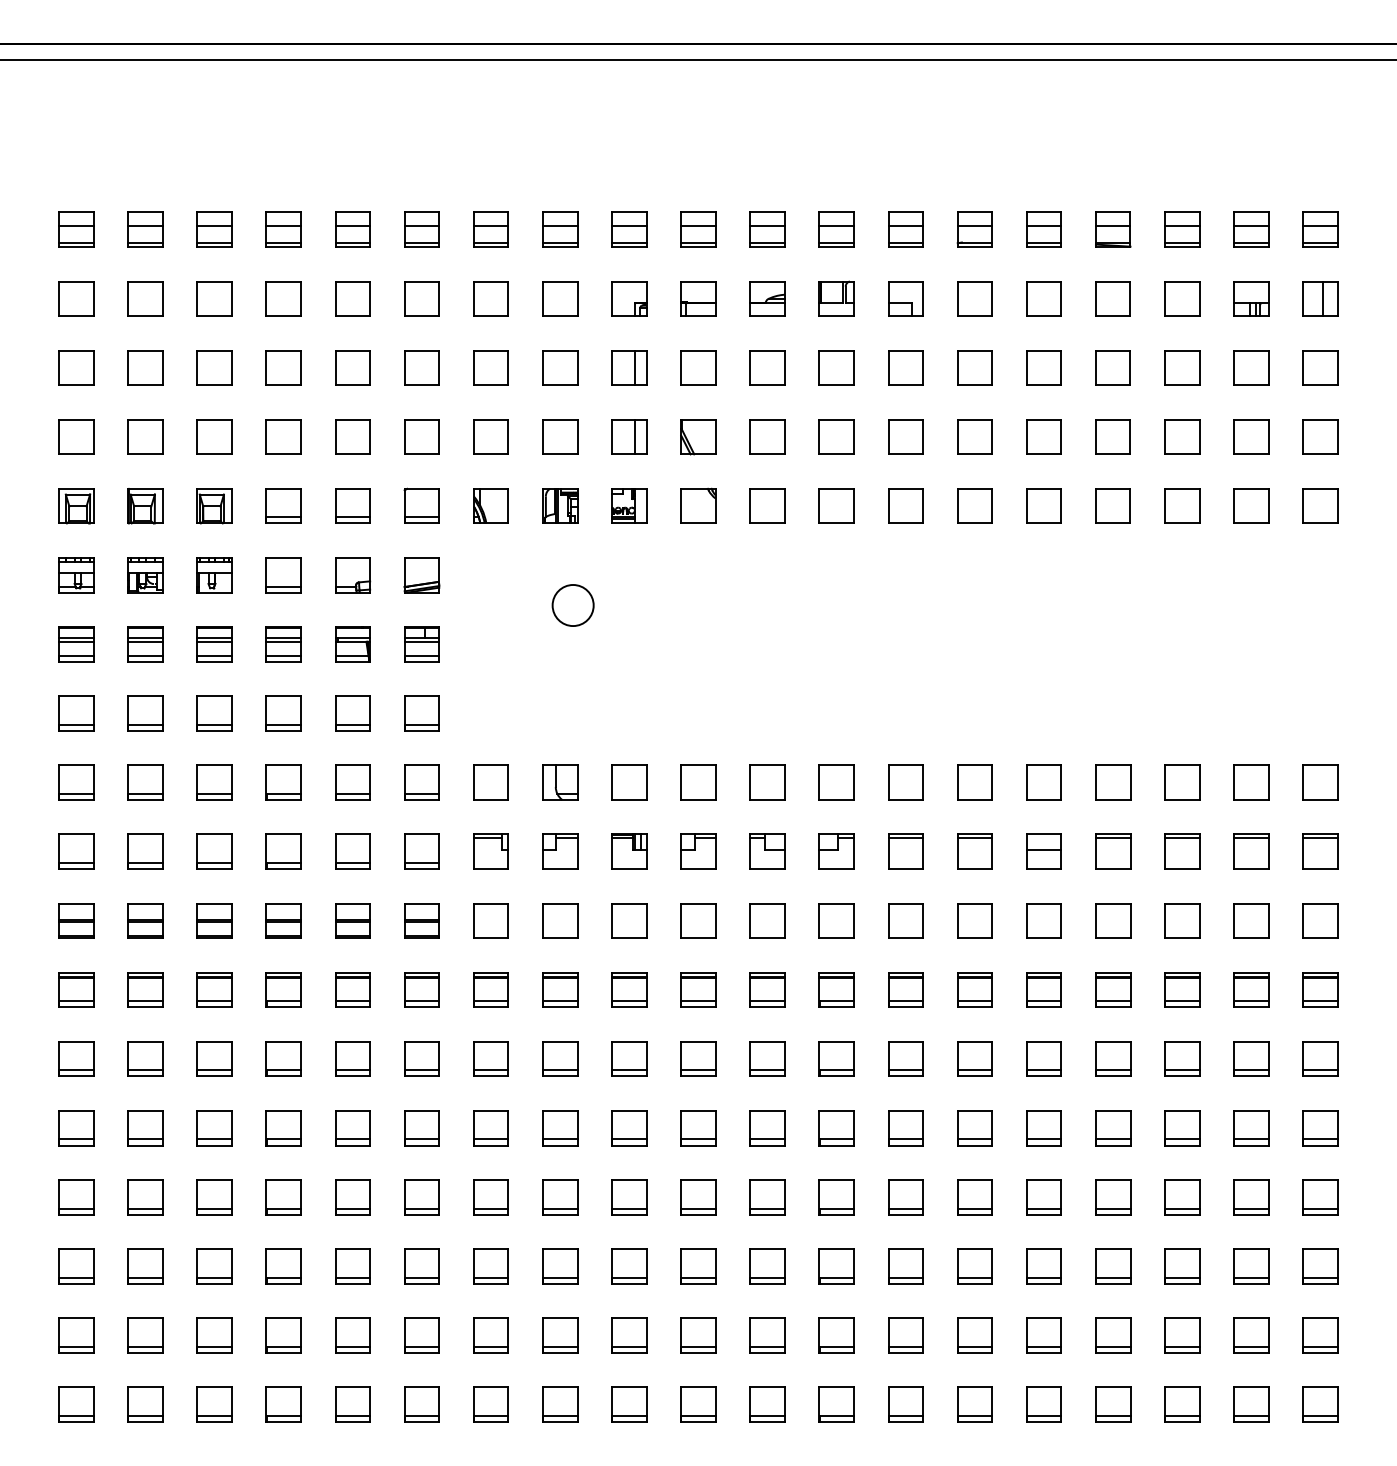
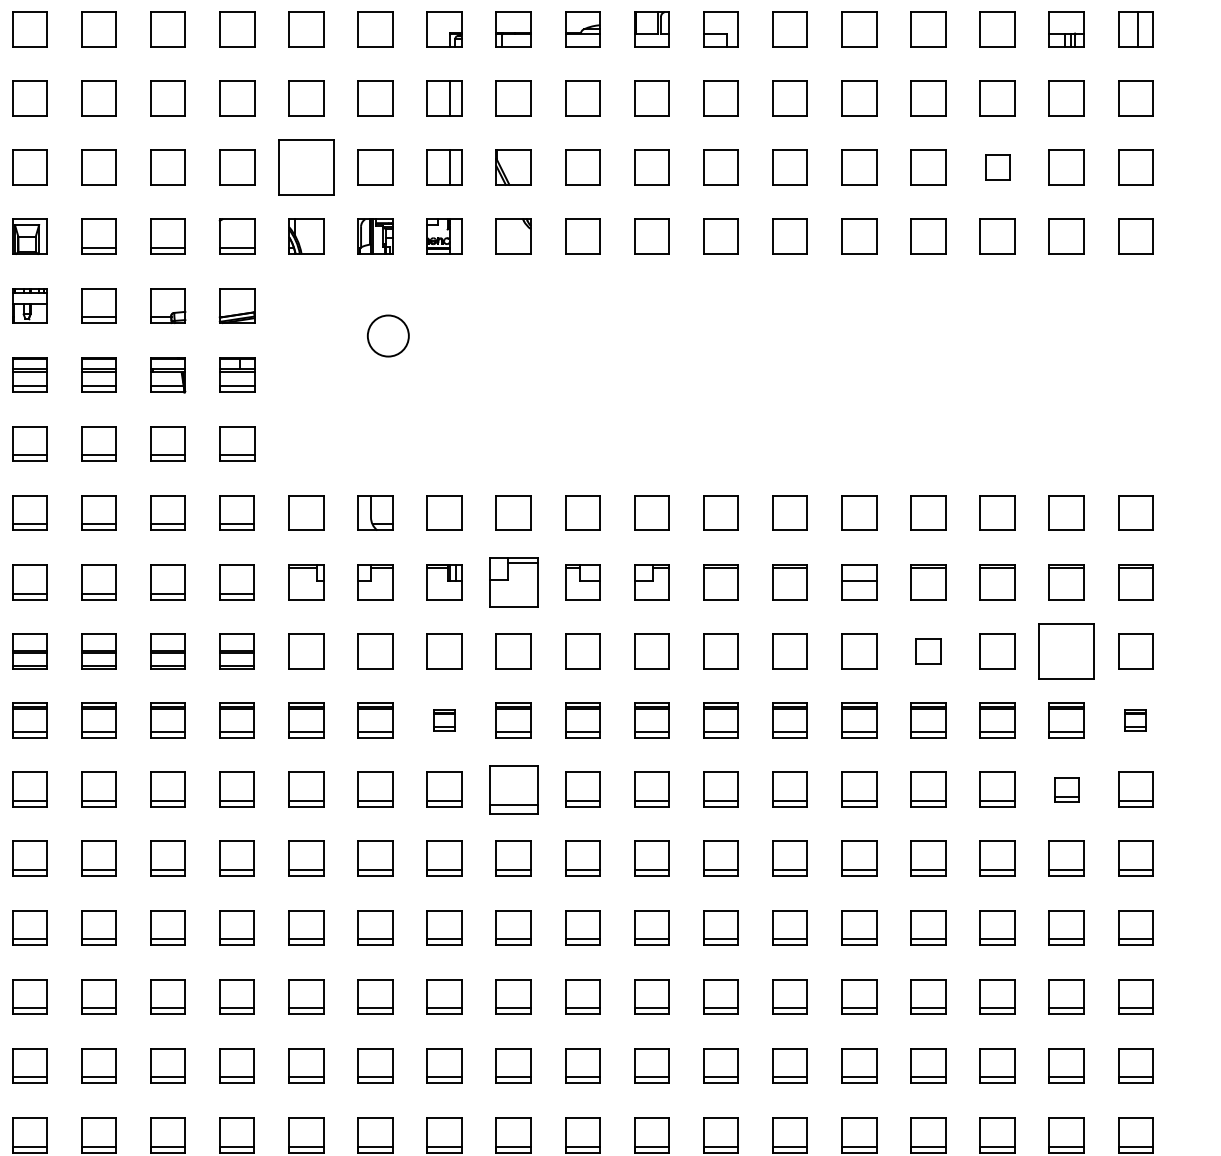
part: (490, 436) -> (305, 167), size x1.6
part: (1182, 436) -> (997, 167), size x0.7
part: (698, 851) -> (513, 582), size x1.4
part: (1113, 920) -> (928, 651), size x0.7
part: (1251, 920) -> (1066, 651), size x1.6
part: (629, 989) -> (444, 720), size x0.6
part: (1320, 989) -> (1135, 720), size x0.6
part: (698, 1058) -> (513, 789), size x1.4
part: (1251, 1058) -> (1066, 789), size x0.7

